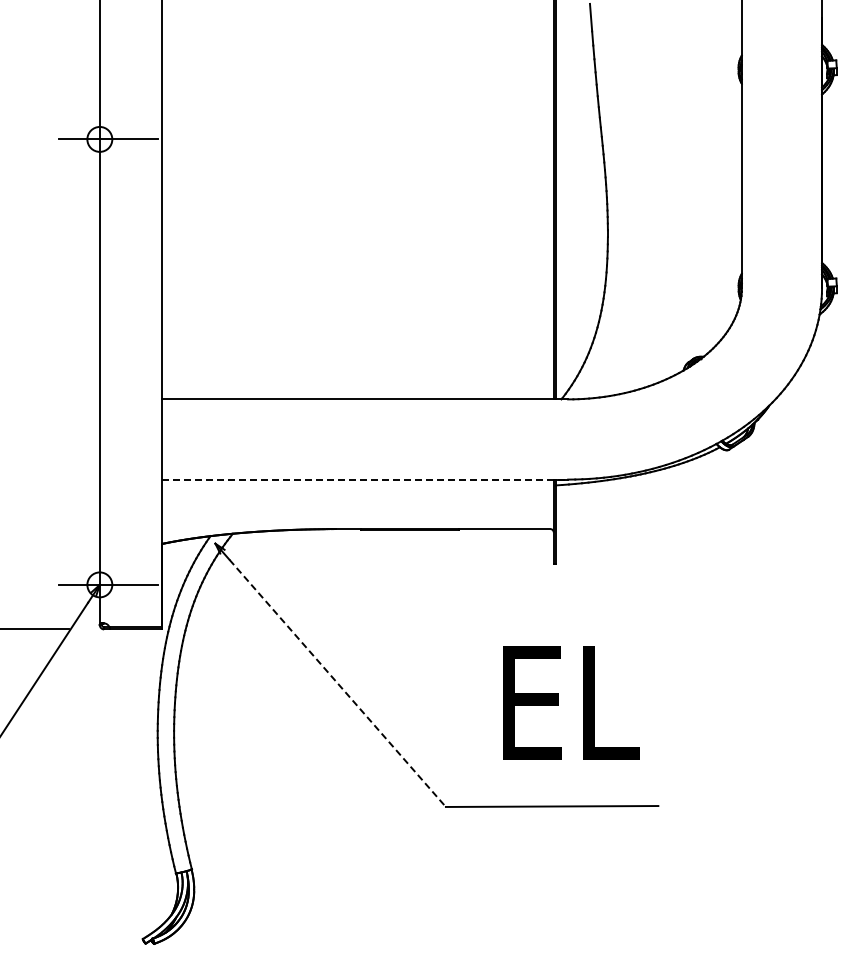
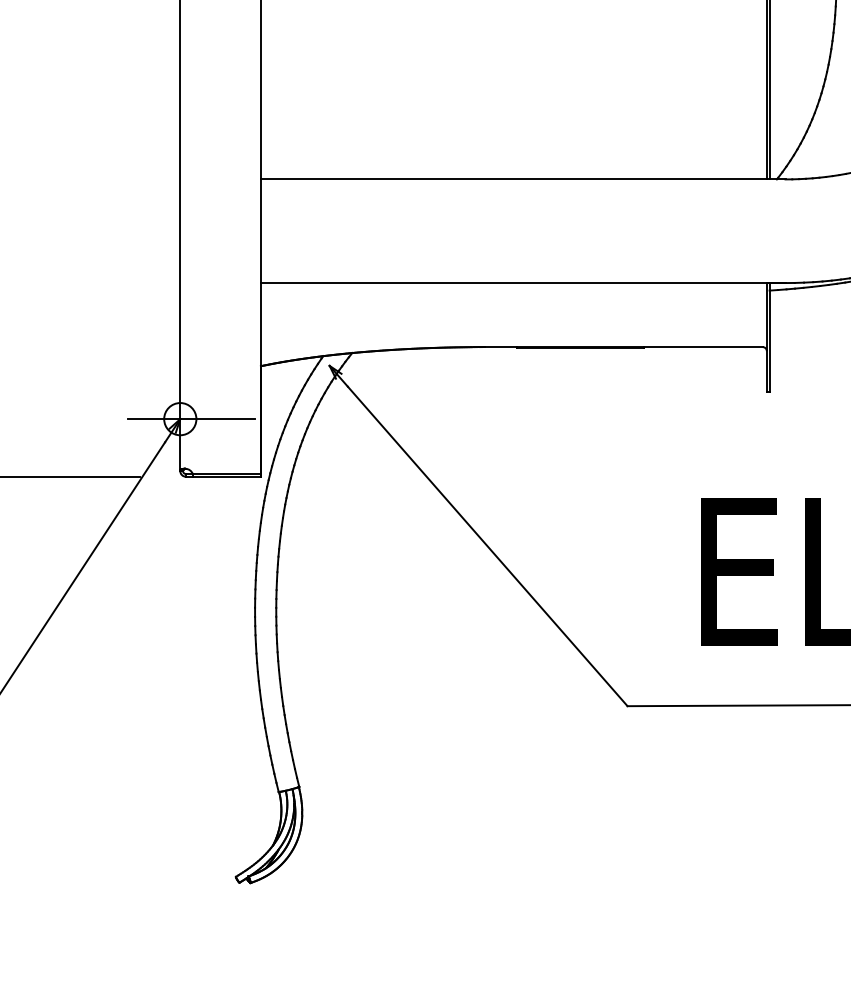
line: (365, 479) -> (523, 282), dashed -> solid
line: (338, 683) -> (488, 546), dashed -> solid

